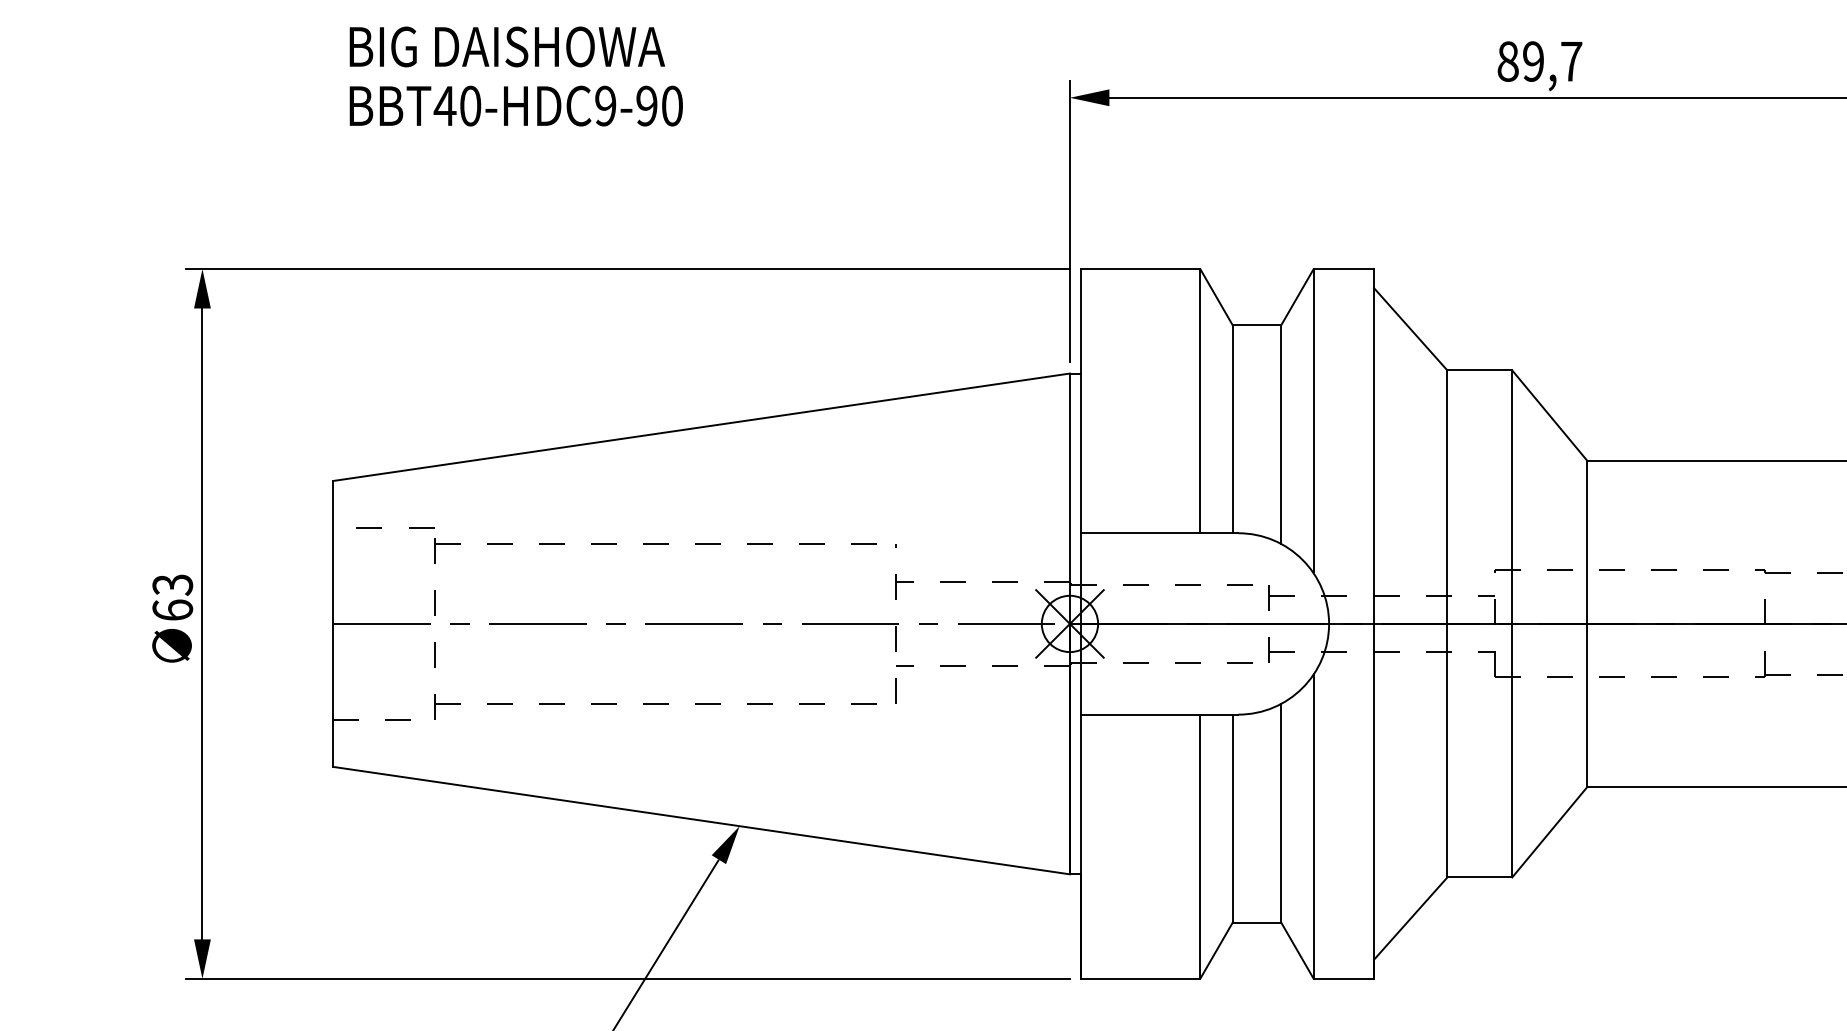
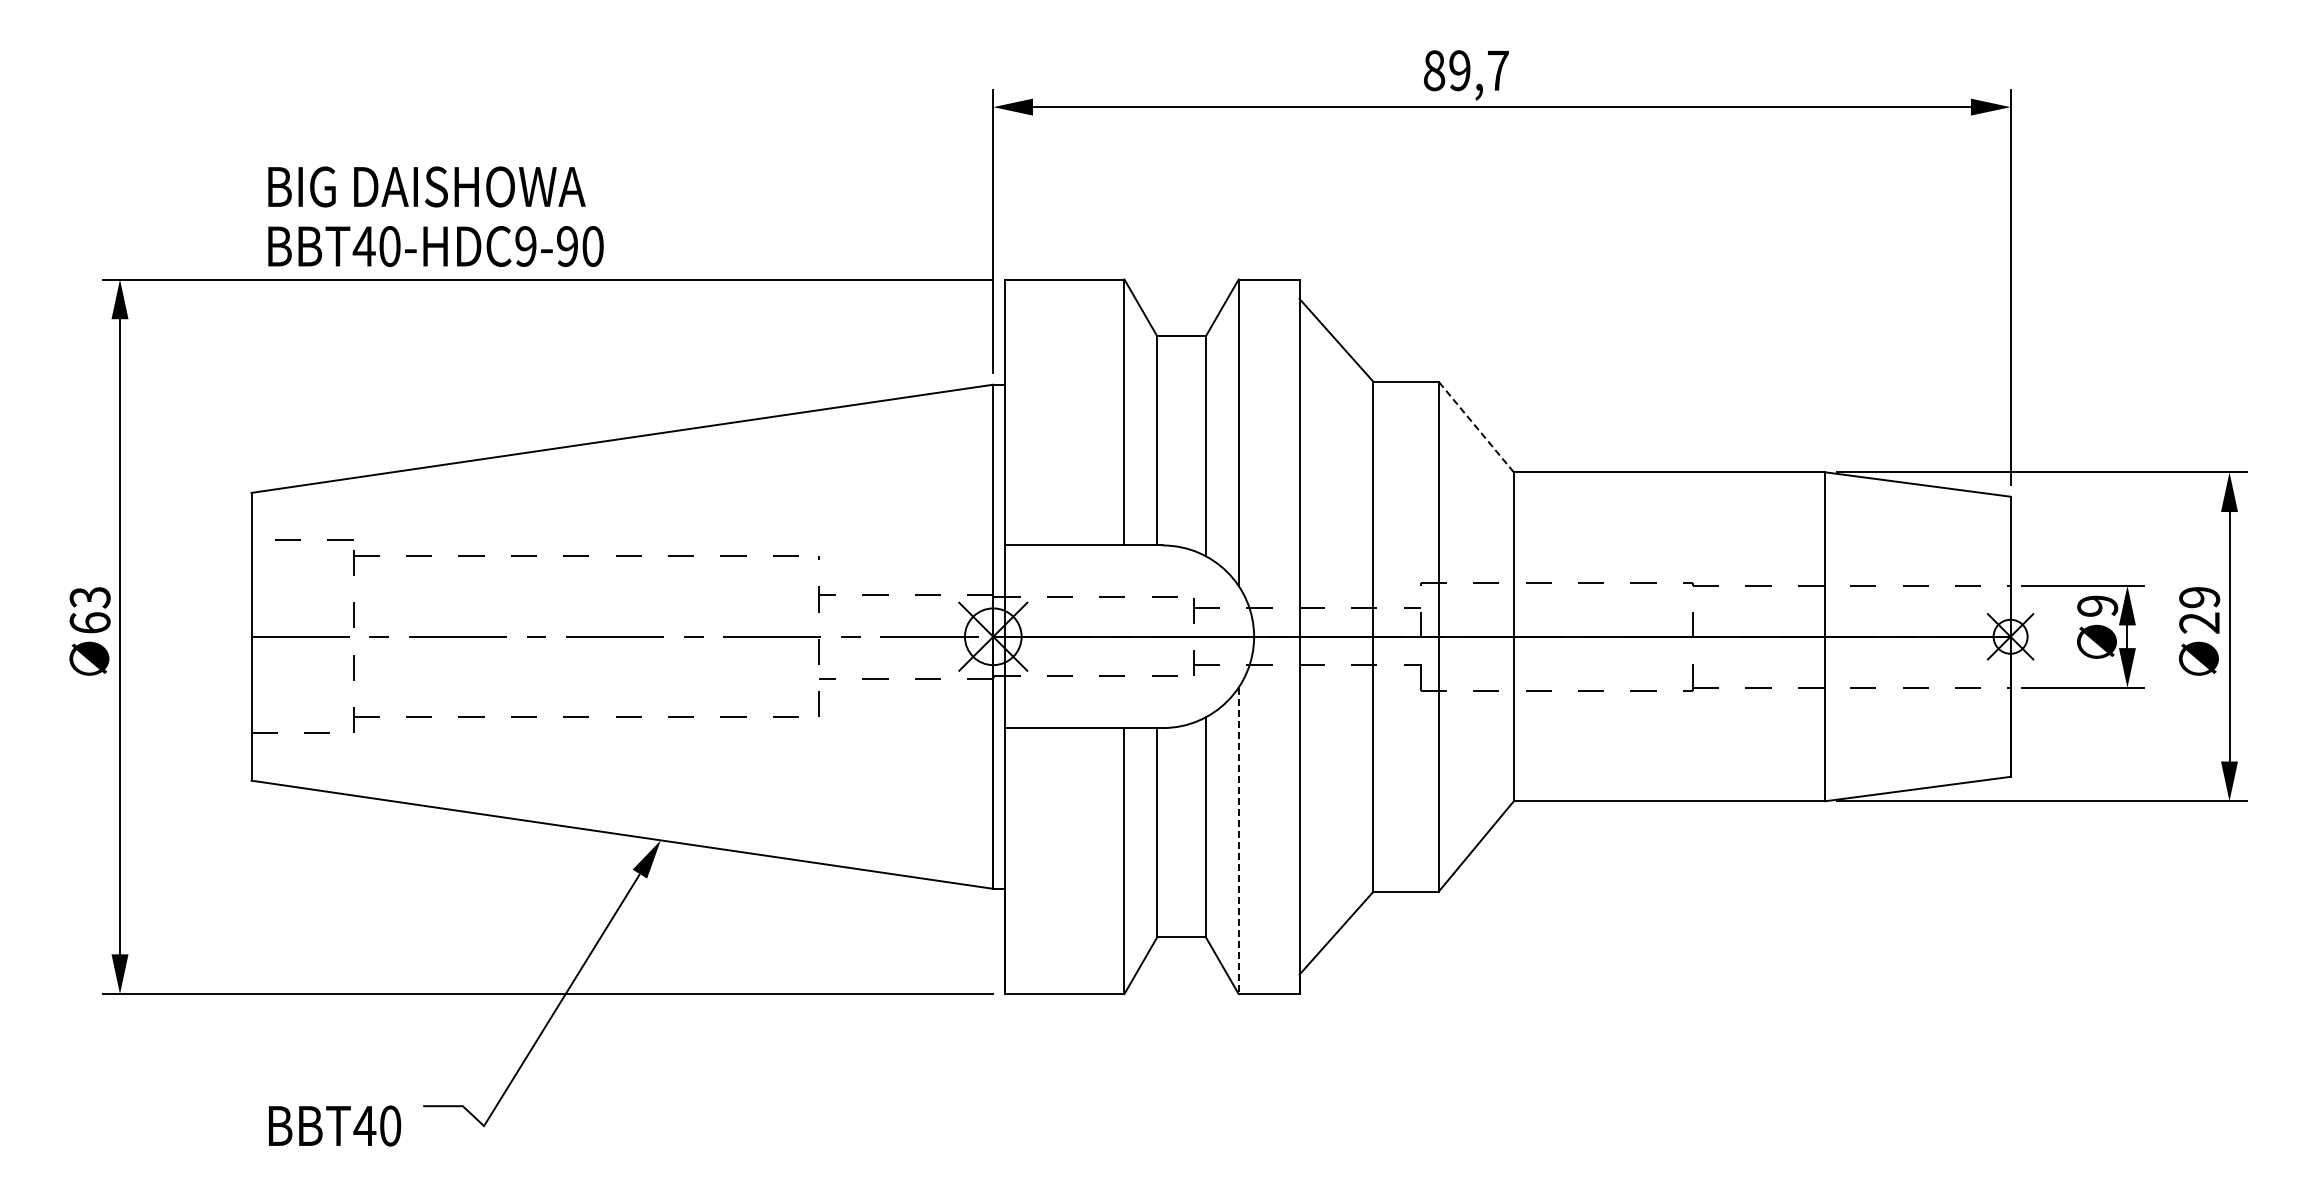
text: (515, 76) -> (435, 216), moved
line: (1549, 415) -> (1476, 426), solid -> dashed
line: (1313, 827) -> (1238, 841), solid -> dashed

